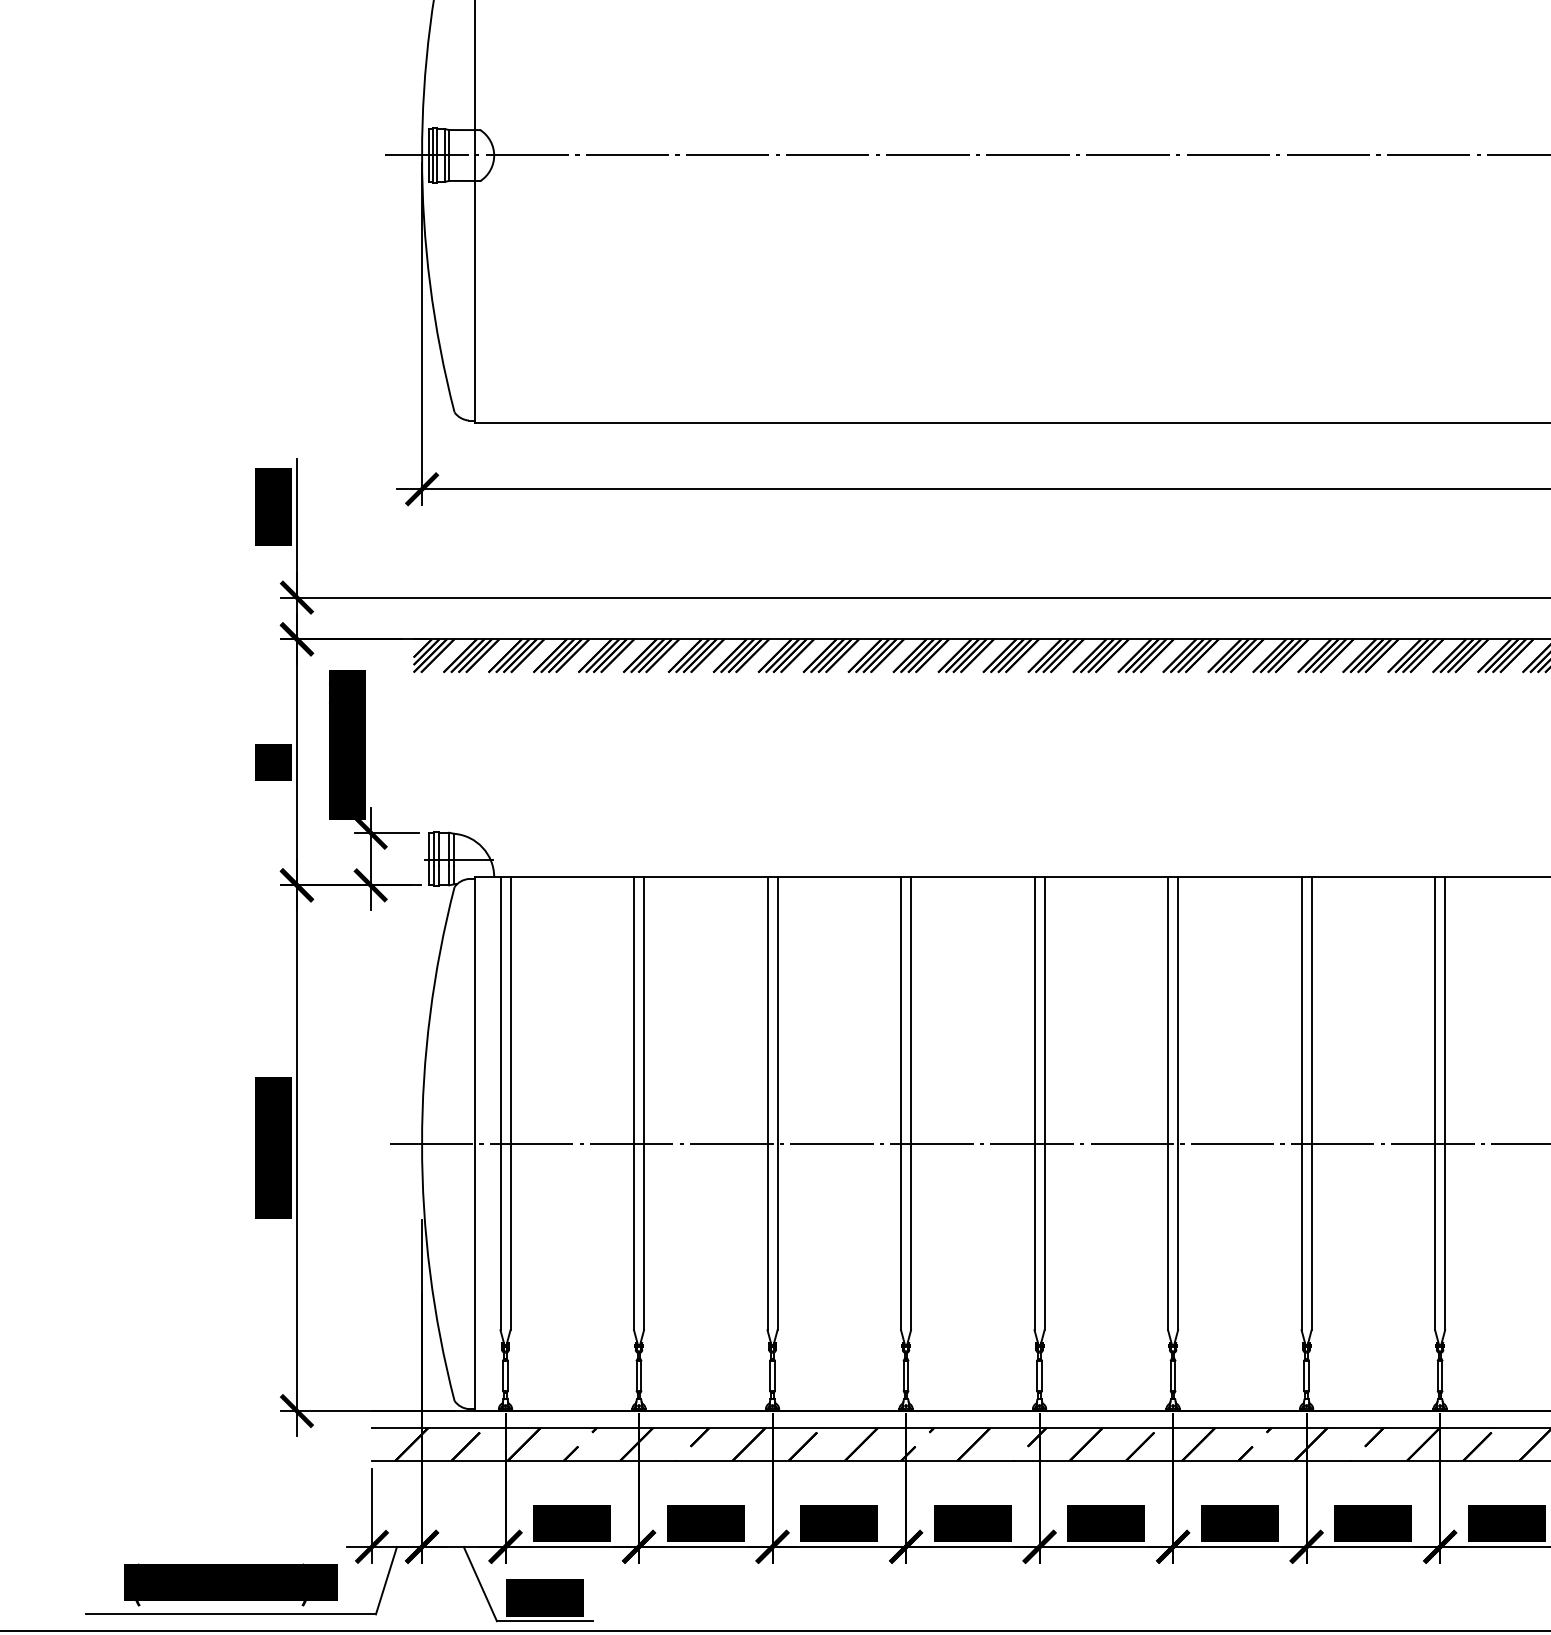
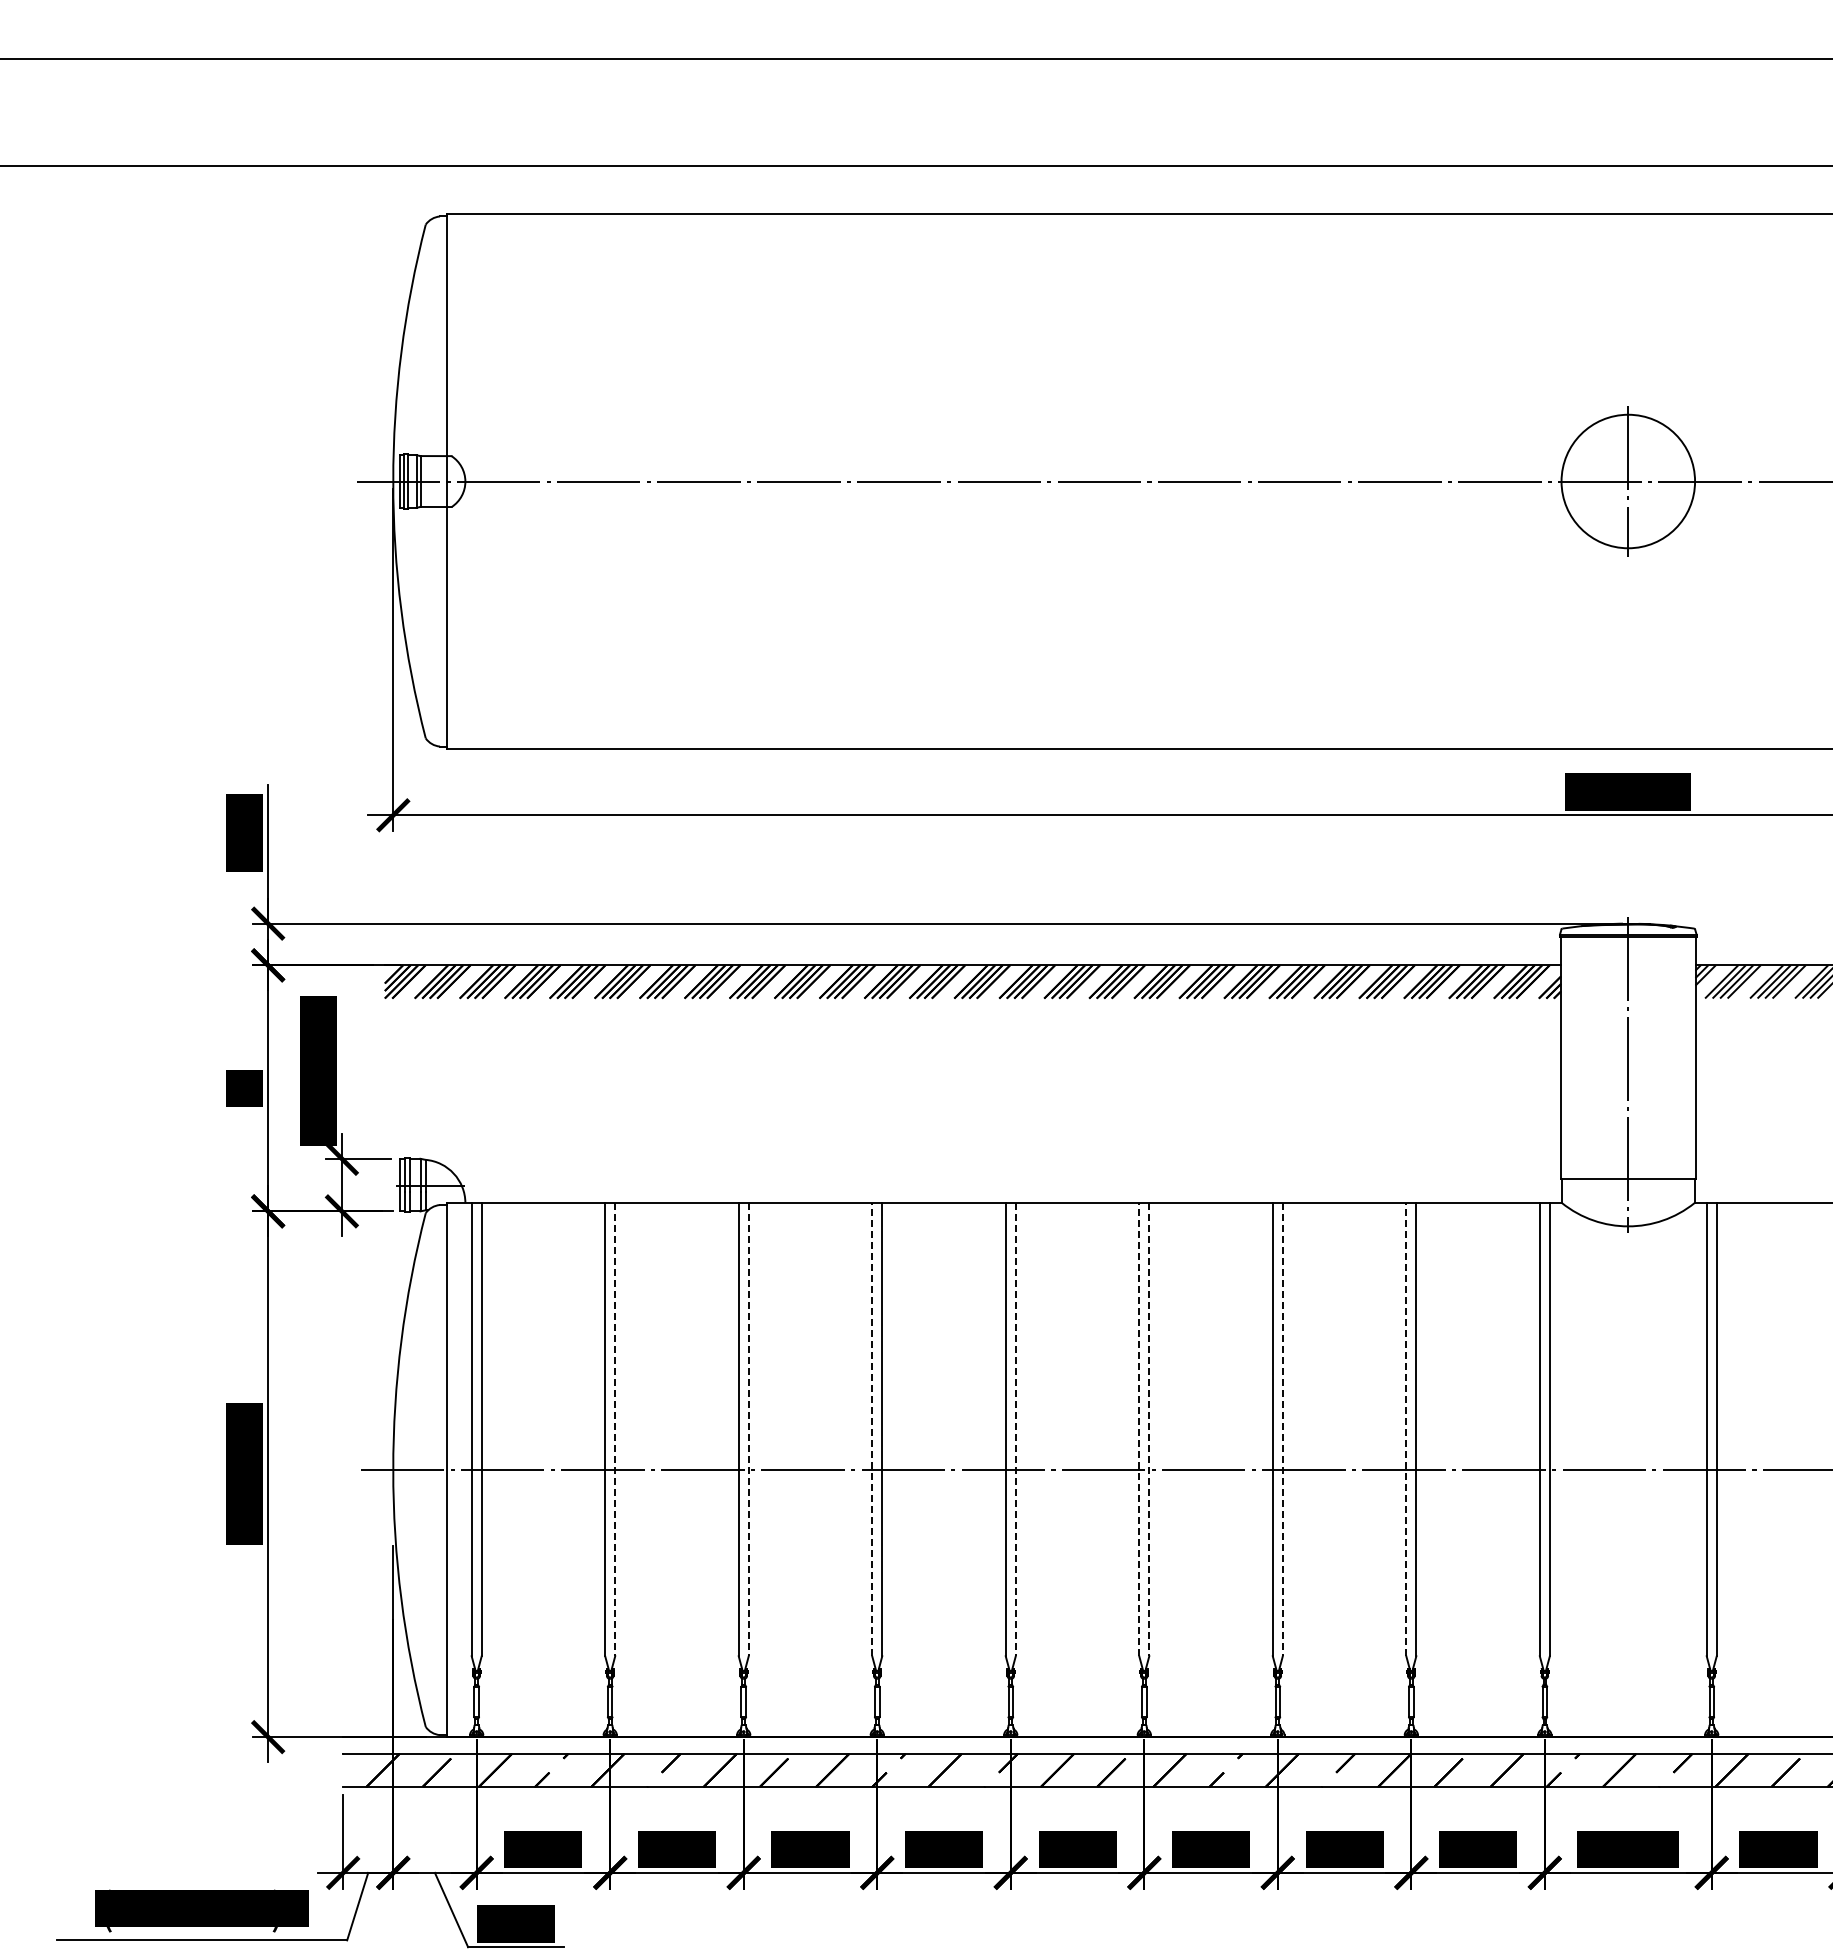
line: (644, 1103) -> (615, 1429), solid -> dashed
line: (777, 1103) -> (748, 1429), solid -> dashed
line: (901, 1103) -> (872, 1429), solid -> dashed
line: (1044, 1103) -> (1015, 1429), solid -> dashed
line: (1168, 1103) -> (1139, 1429), solid -> dashed
line: (1178, 1103) -> (1149, 1429), solid -> dashed
line: (1311, 1103) -> (1282, 1429), solid -> dashed
line: (1435, 1103) -> (1406, 1429), solid -> dashed

